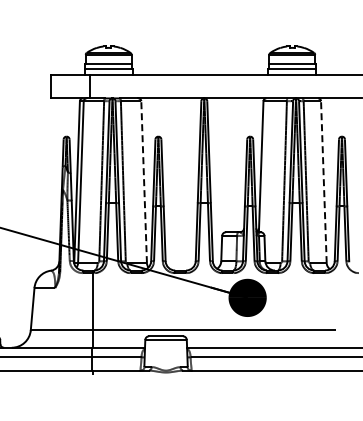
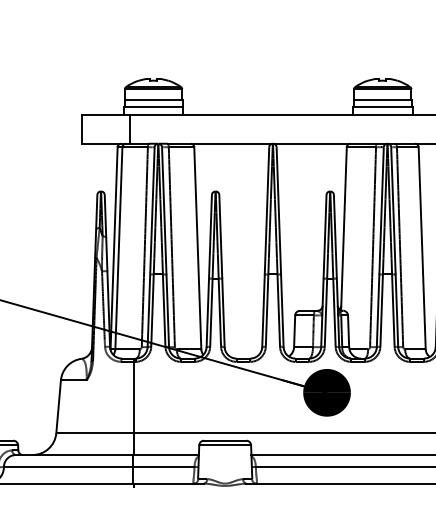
line: (144, 181) -> (198, 247), dashed -> solid
line: (323, 181) -> (421, 247), dashed -> solid

